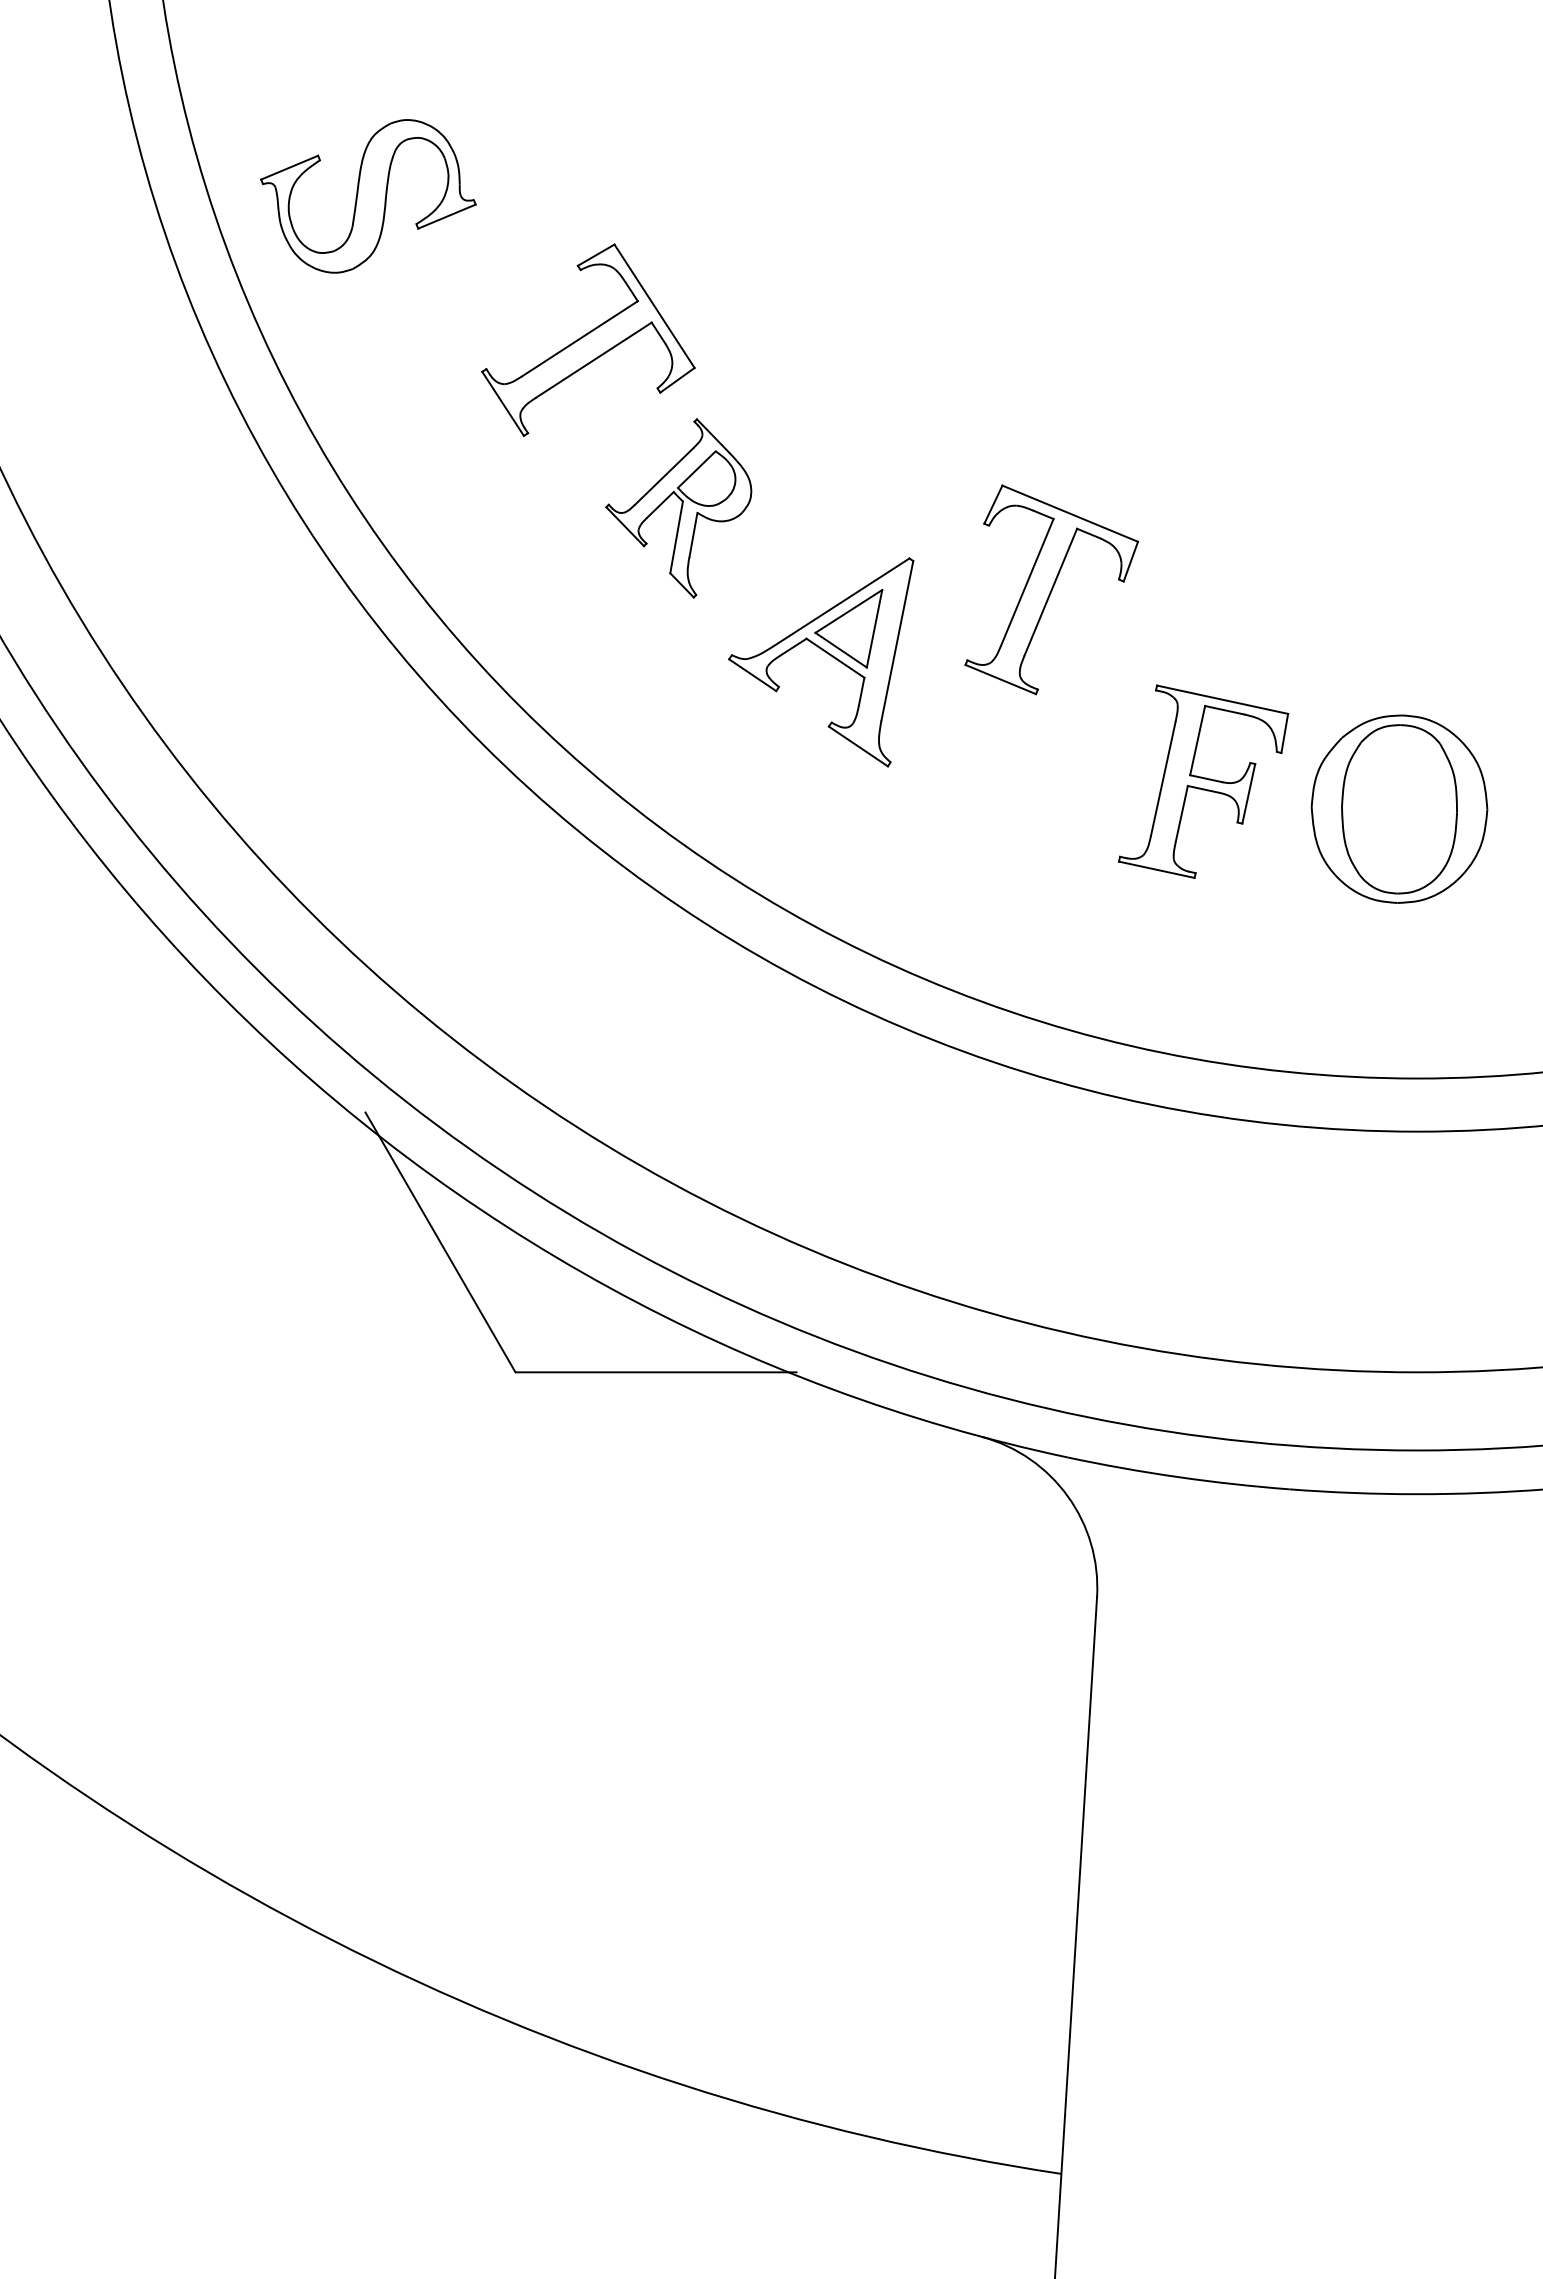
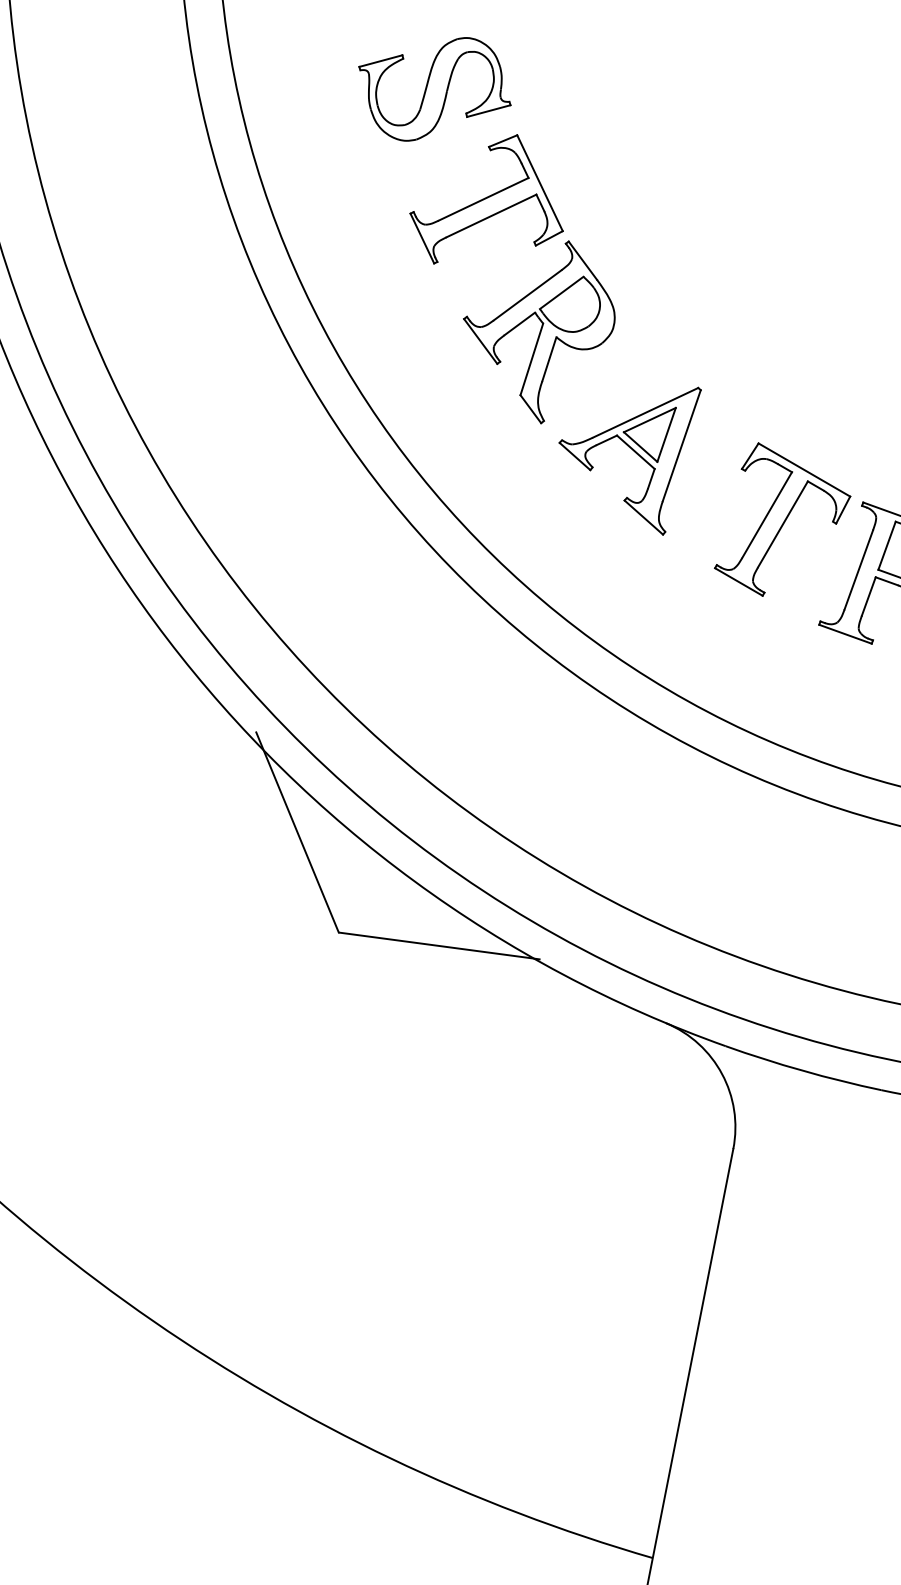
part: (368, 196) -> (434, 89), moved
part: (678, 508) -> (537, 330), size x1.43
part: (1051, 589) -> (783, 522), moved

